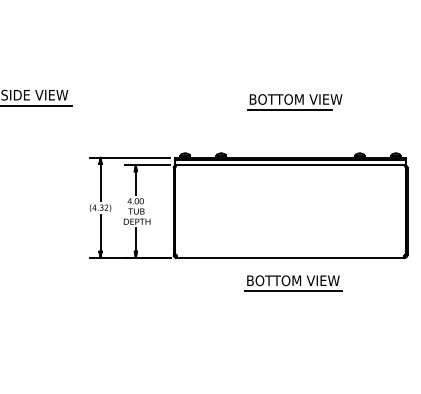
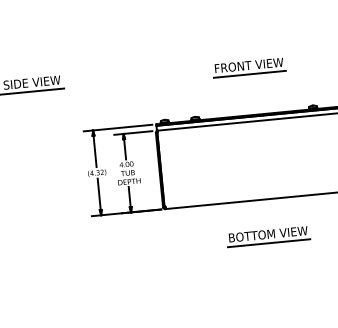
text: (296, 99) -> (254, 64), BOTTOM VIEW -> FRONT VIEW
part: (293, 283) -> (268, 236), moved

